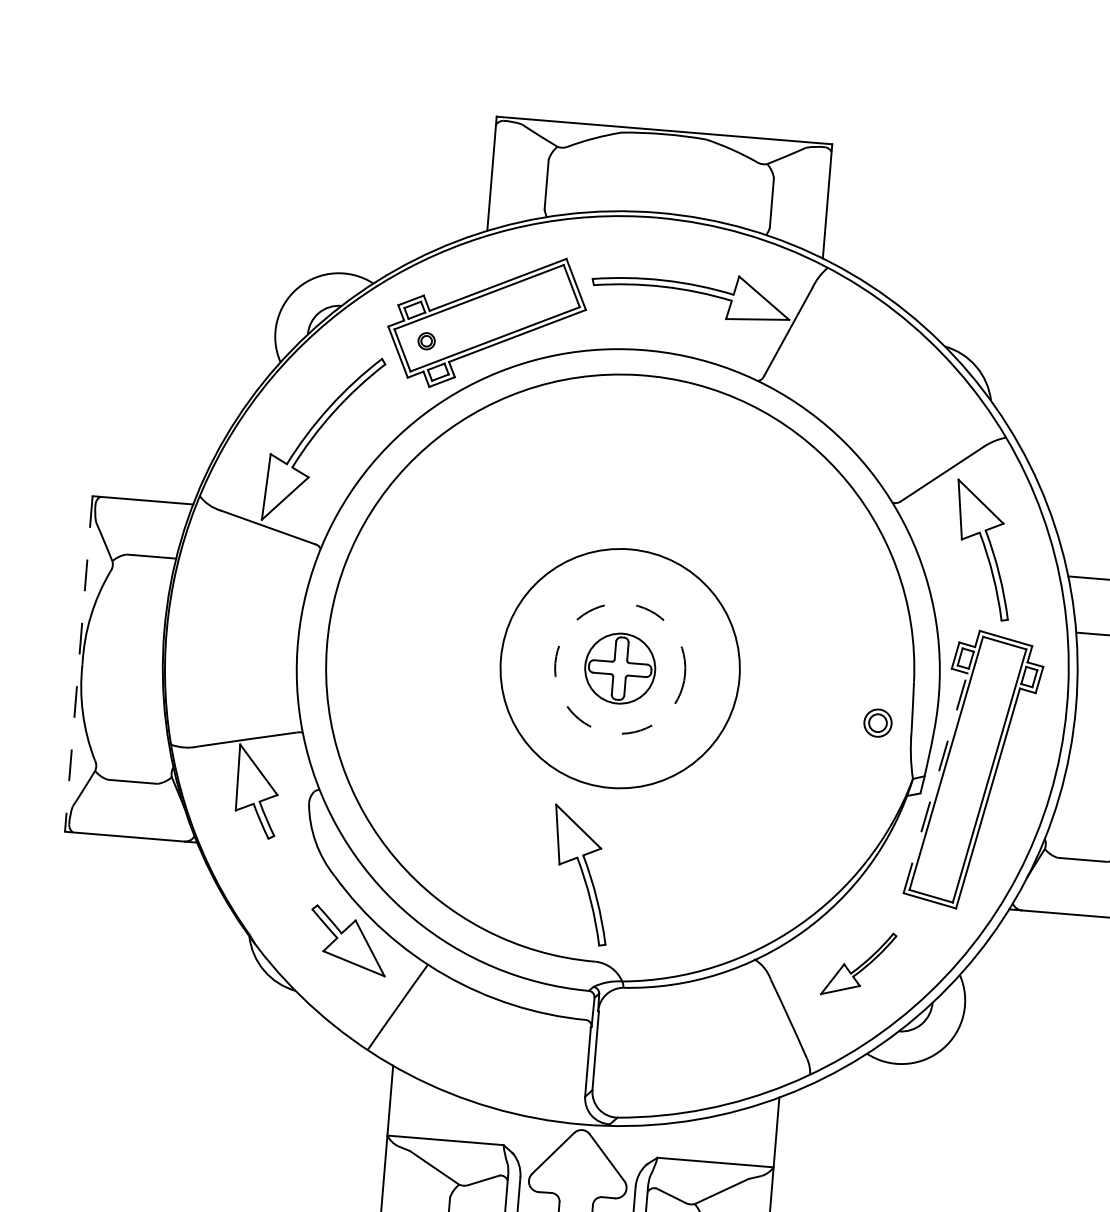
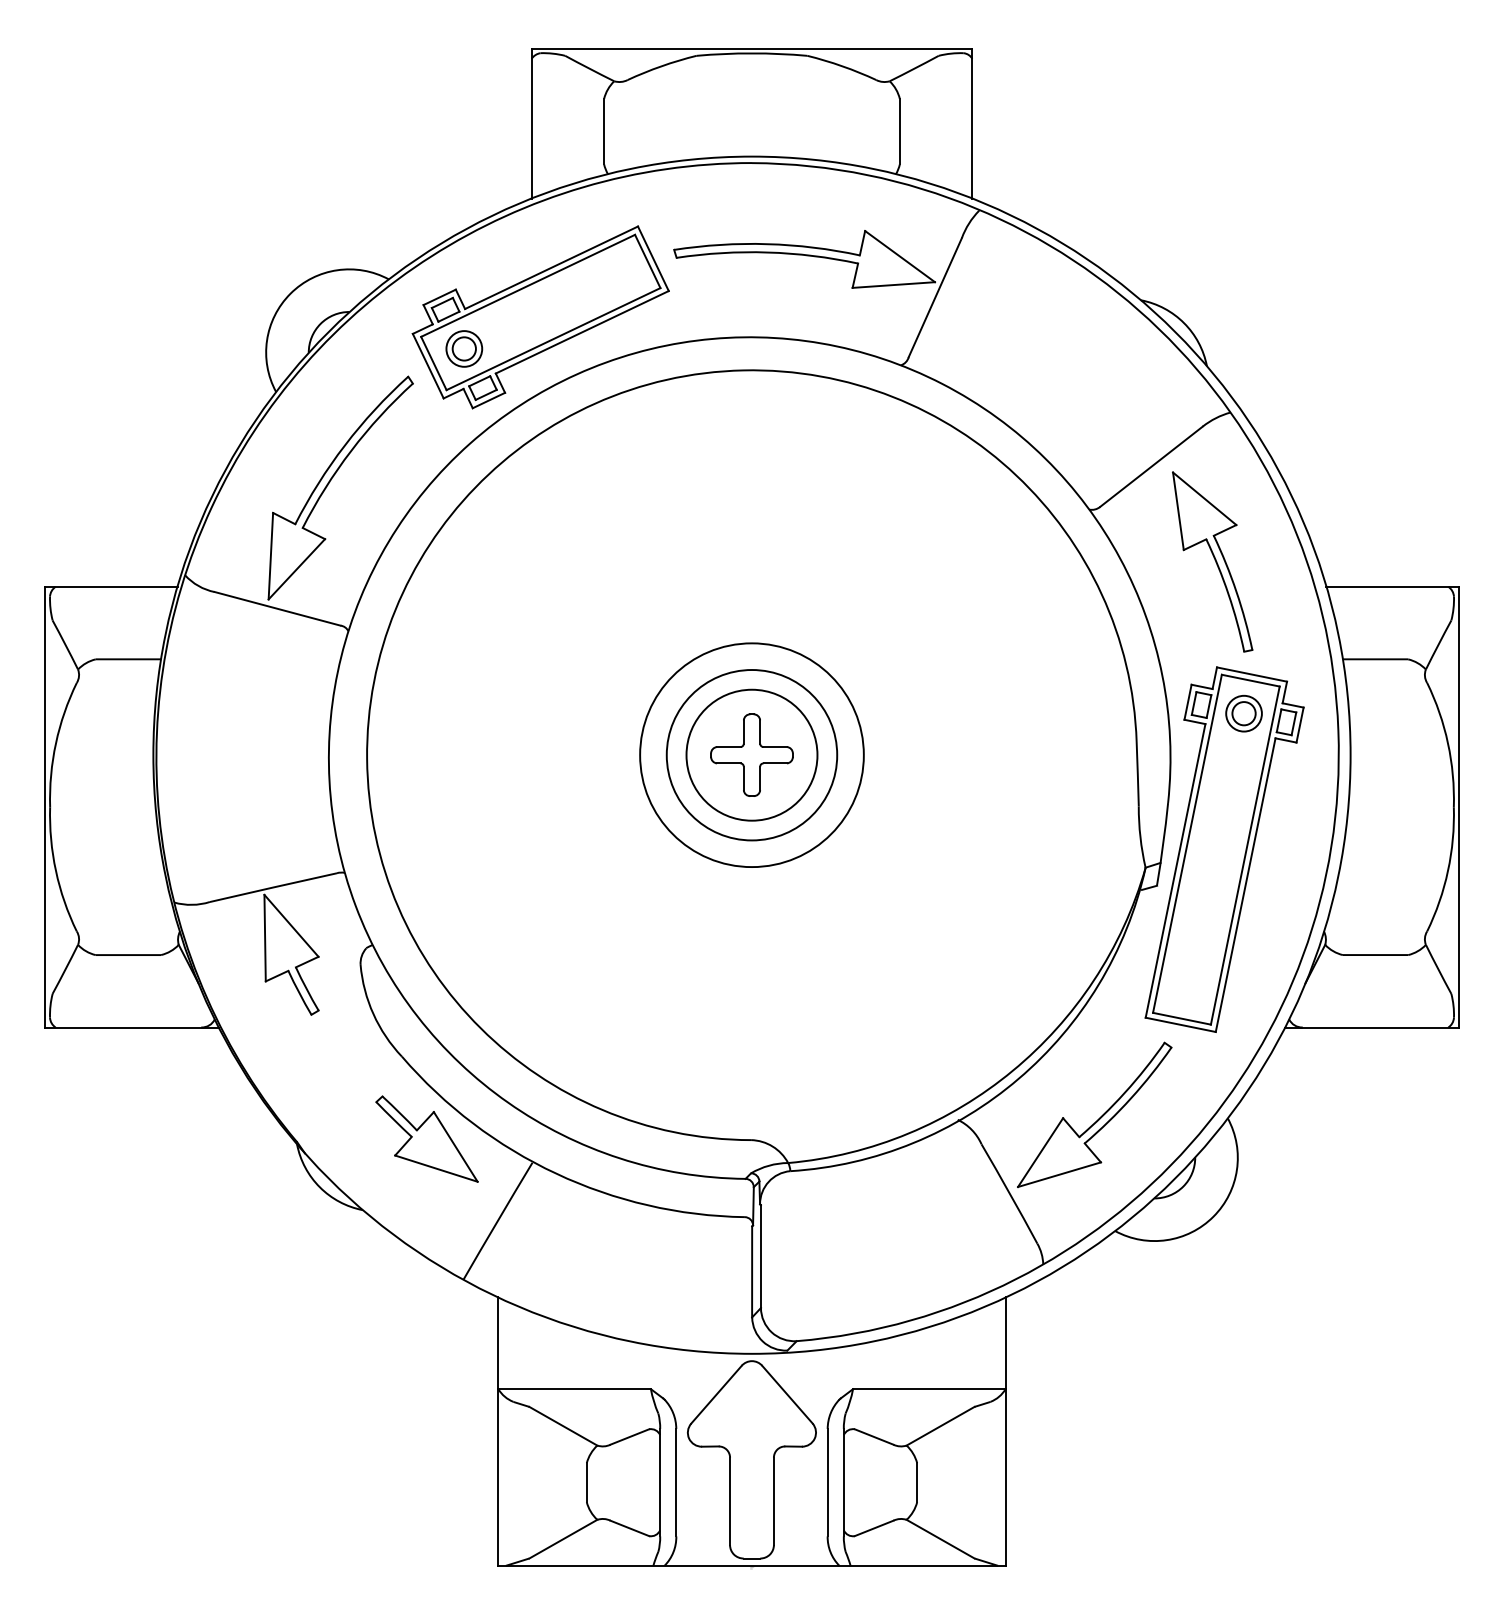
part: (426, 340) -> (464, 348), size x1.67
line: (78, 664) -> (45, 807), dashed -> solid
circle: (619, 668) -> (751, 754), size x1.43
circle: (619, 668) -> (751, 755), dashed -> solid
circle: (619, 668) -> (751, 755), size x0.71
part: (877, 722) -> (1243, 713), moved
line: (935, 782) -> (1175, 870), dashed -> solid
part: (580, 874) -> (722, 1028), removed
part: (858, 963) -> (1094, 1114), size x1.67

